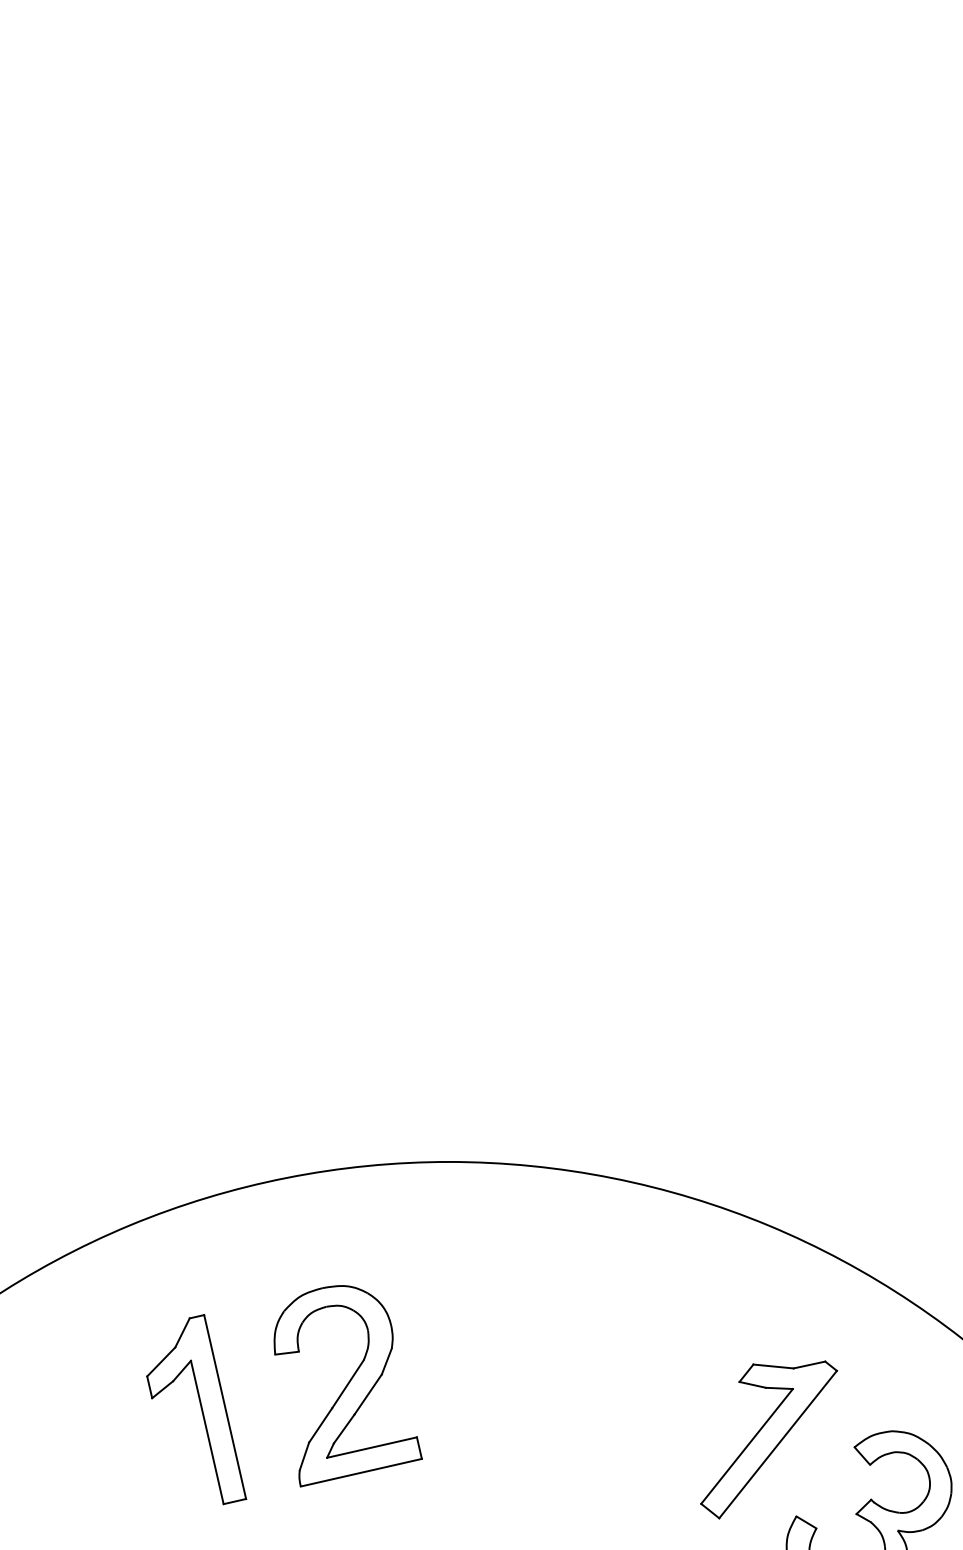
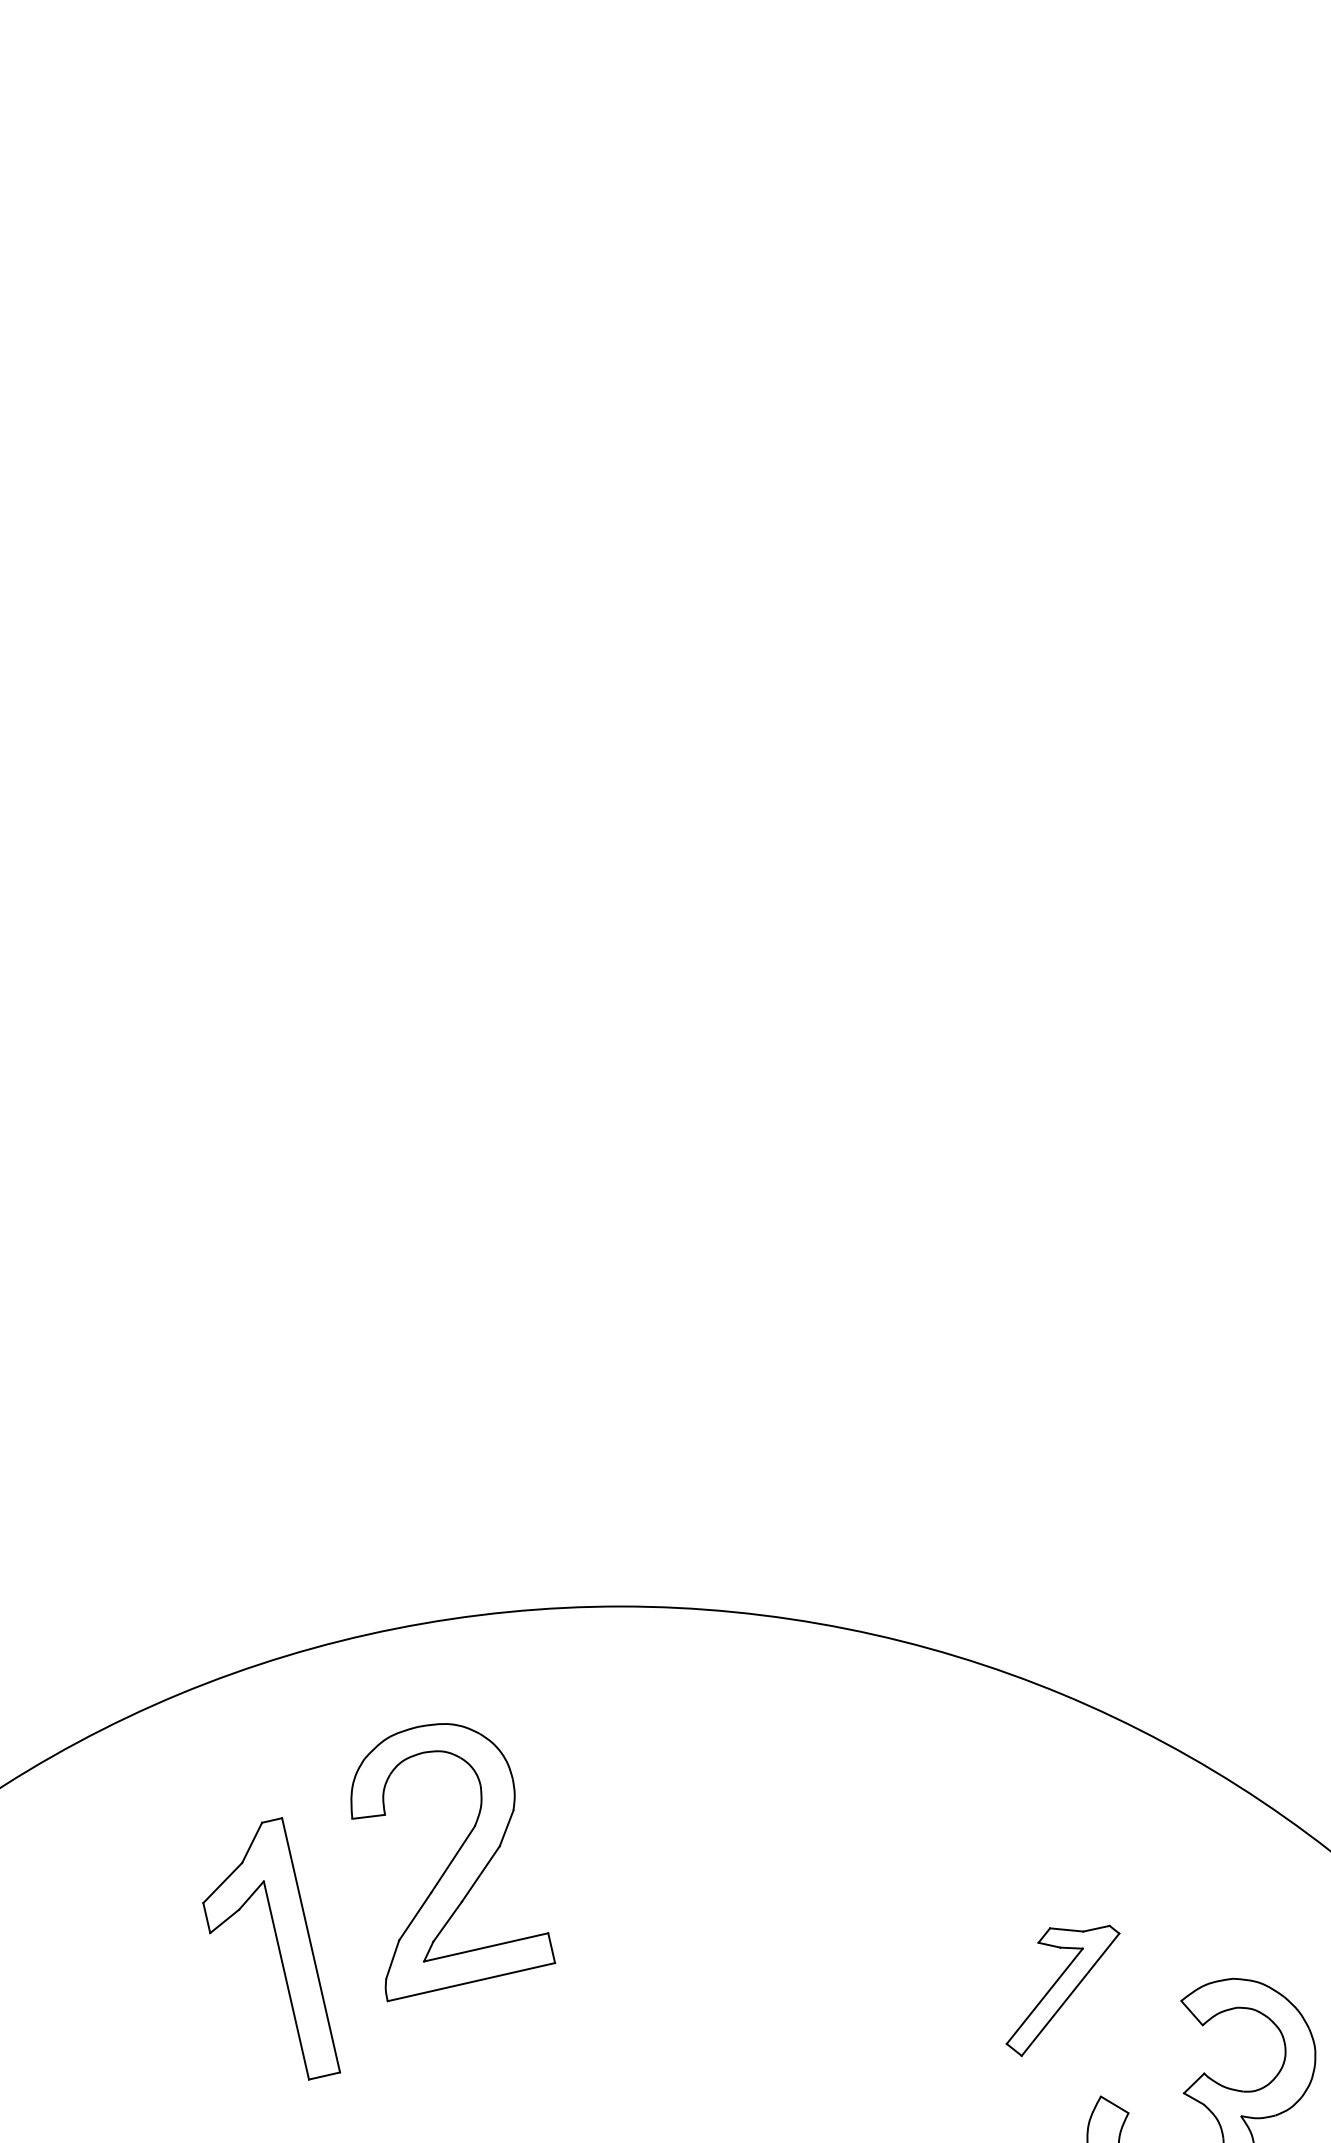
part: (348, 1386) -> (453, 1862), moved
part: (768, 1439) -> (1062, 1990), size x0.6

